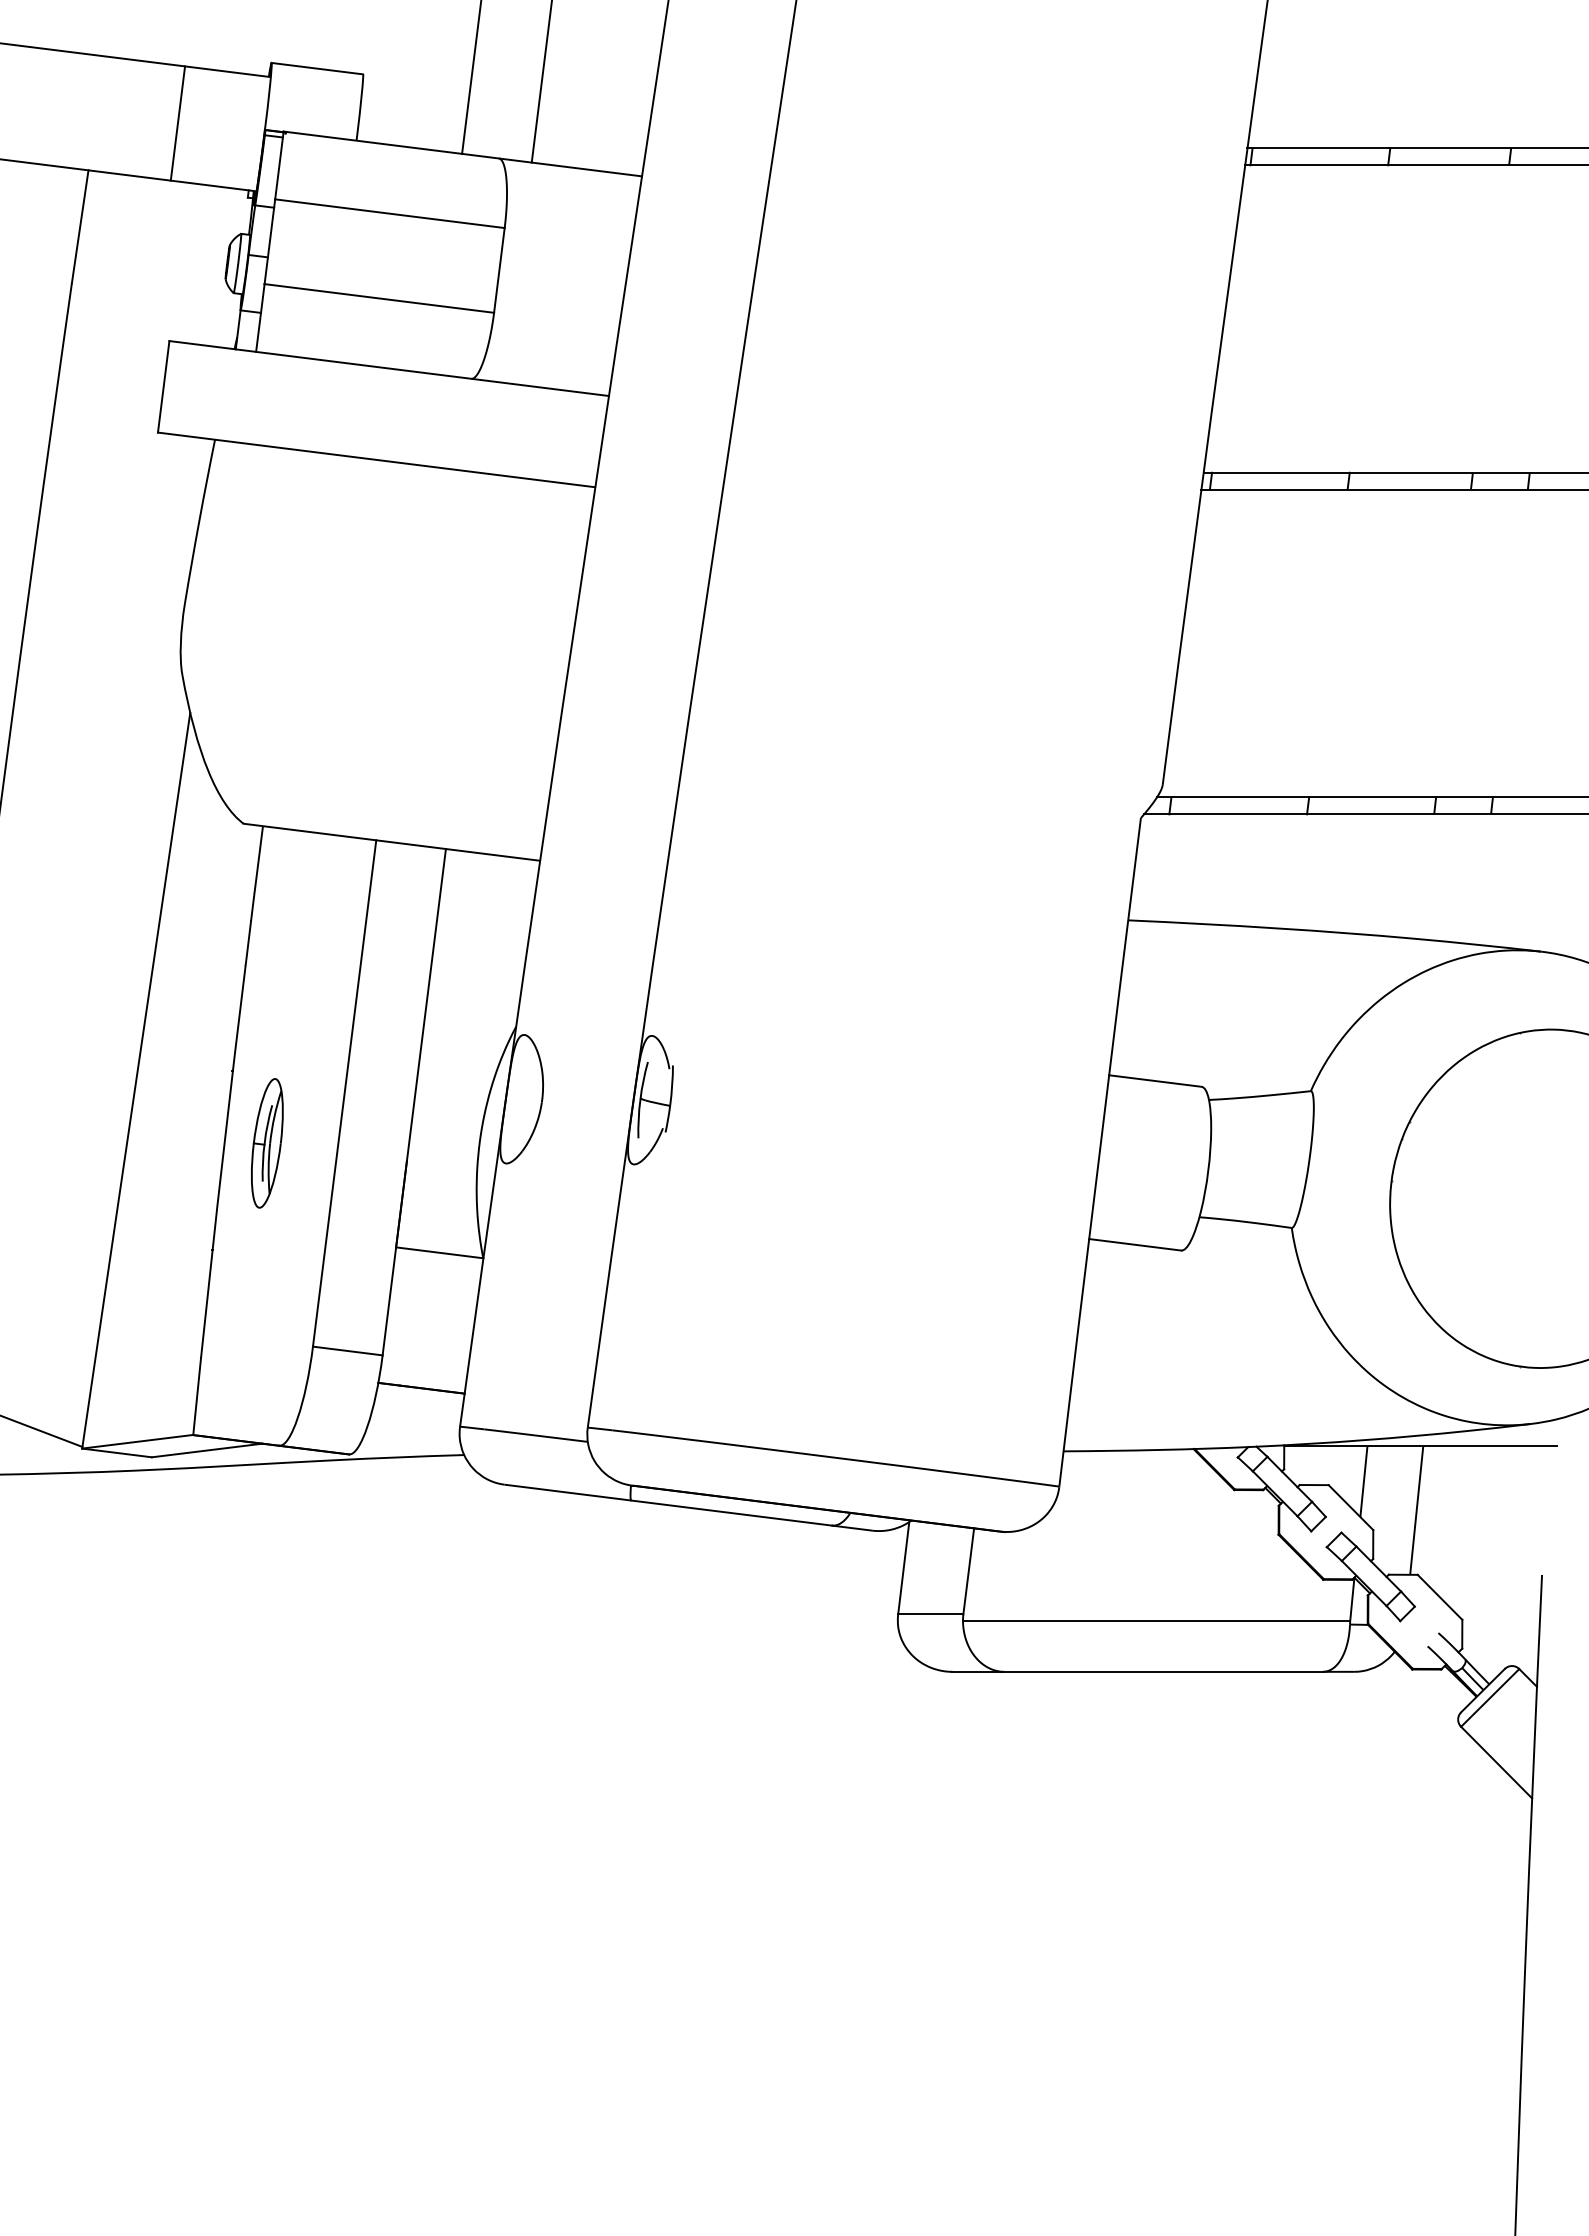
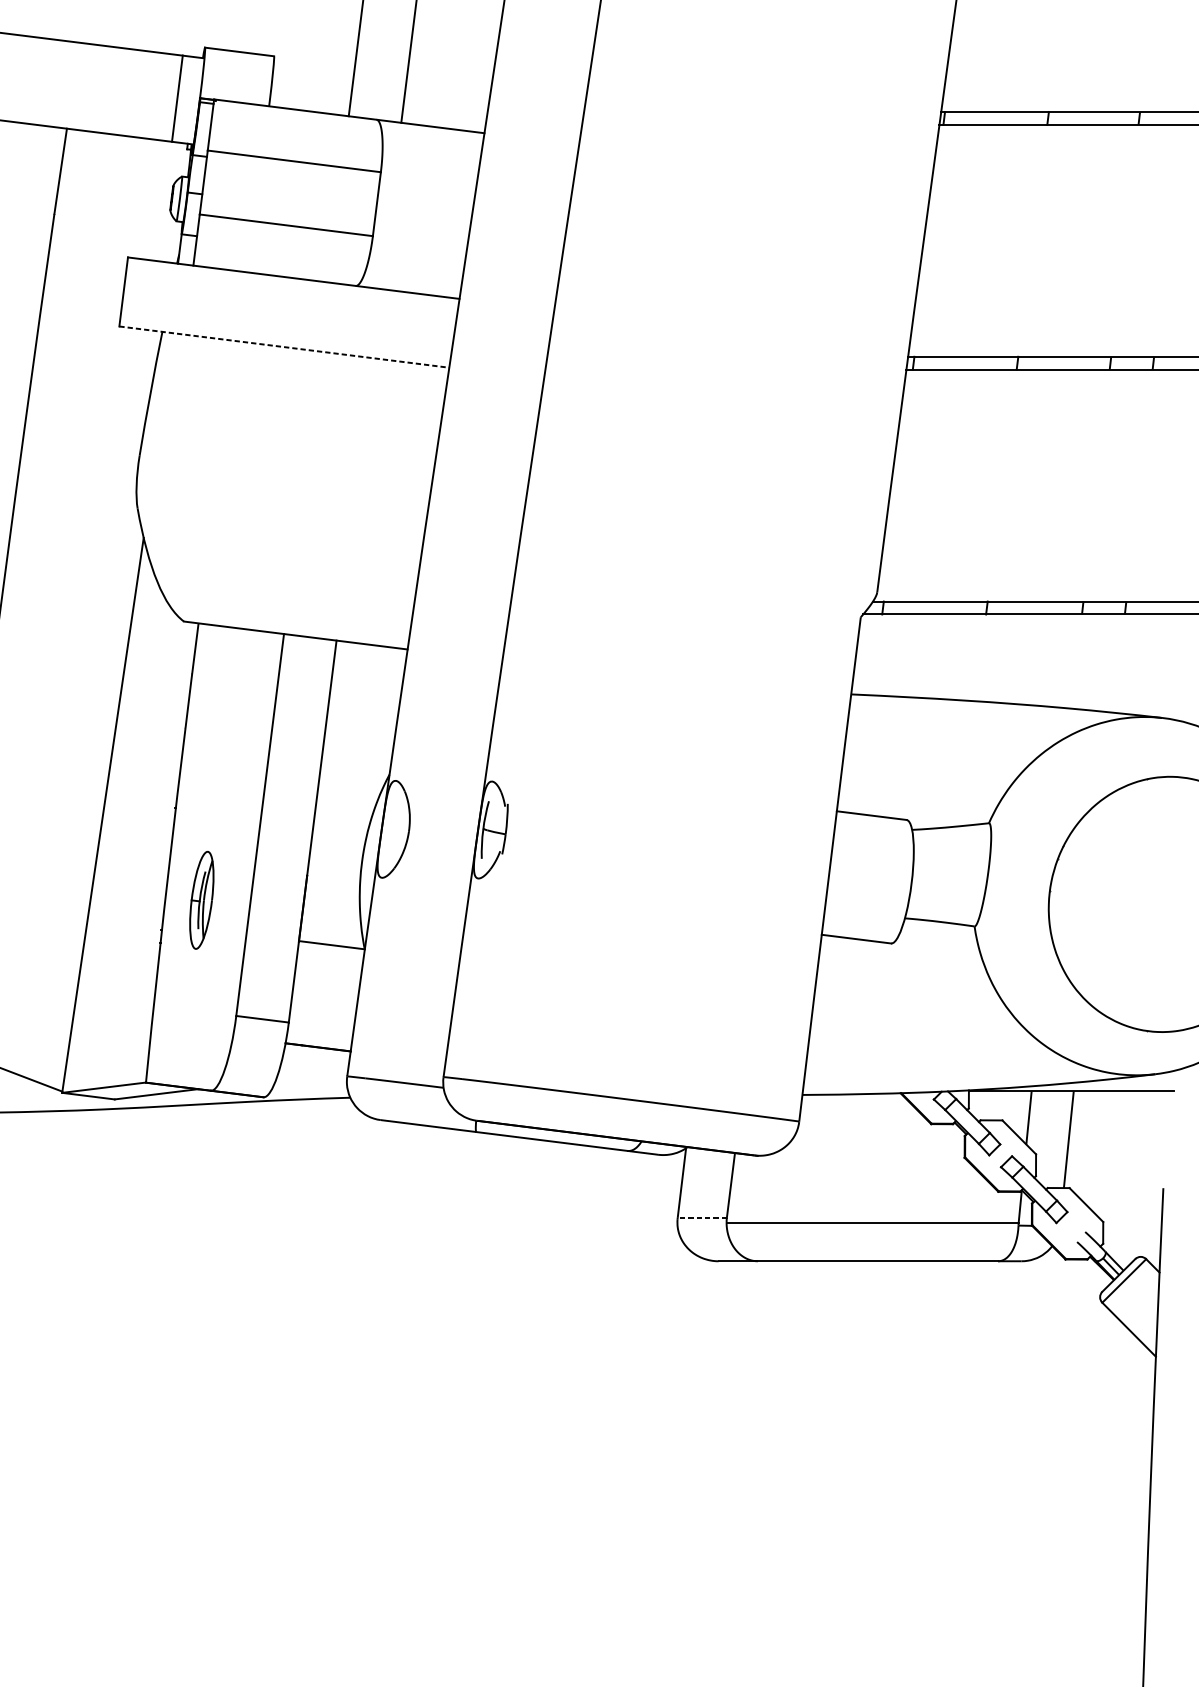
line: (177, 123) -> (177, 98), moved
line: (377, 459) -> (284, 346), solid -> dashed
part: (267, 1143) -> (201, 900), moved
line: (930, 1614) -> (702, 1218), solid -> dashed

